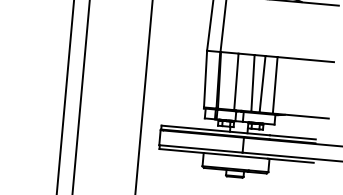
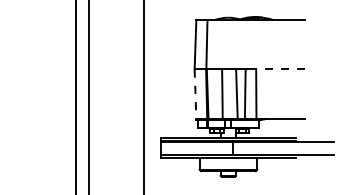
line: (305, 59) -> (280, 69), solid -> dashed
line: (205, 79) -> (195, 94), solid -> dashed

